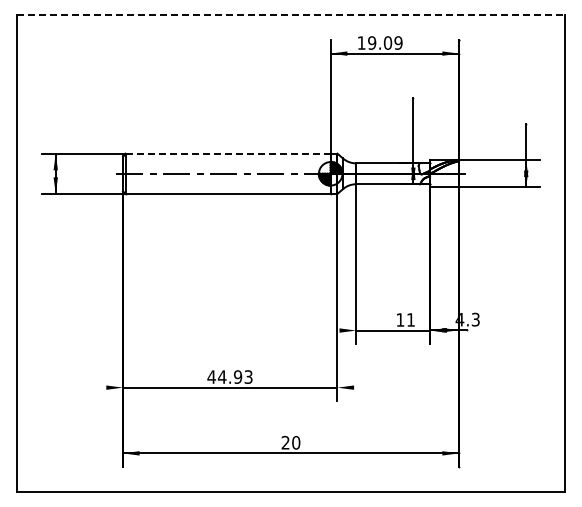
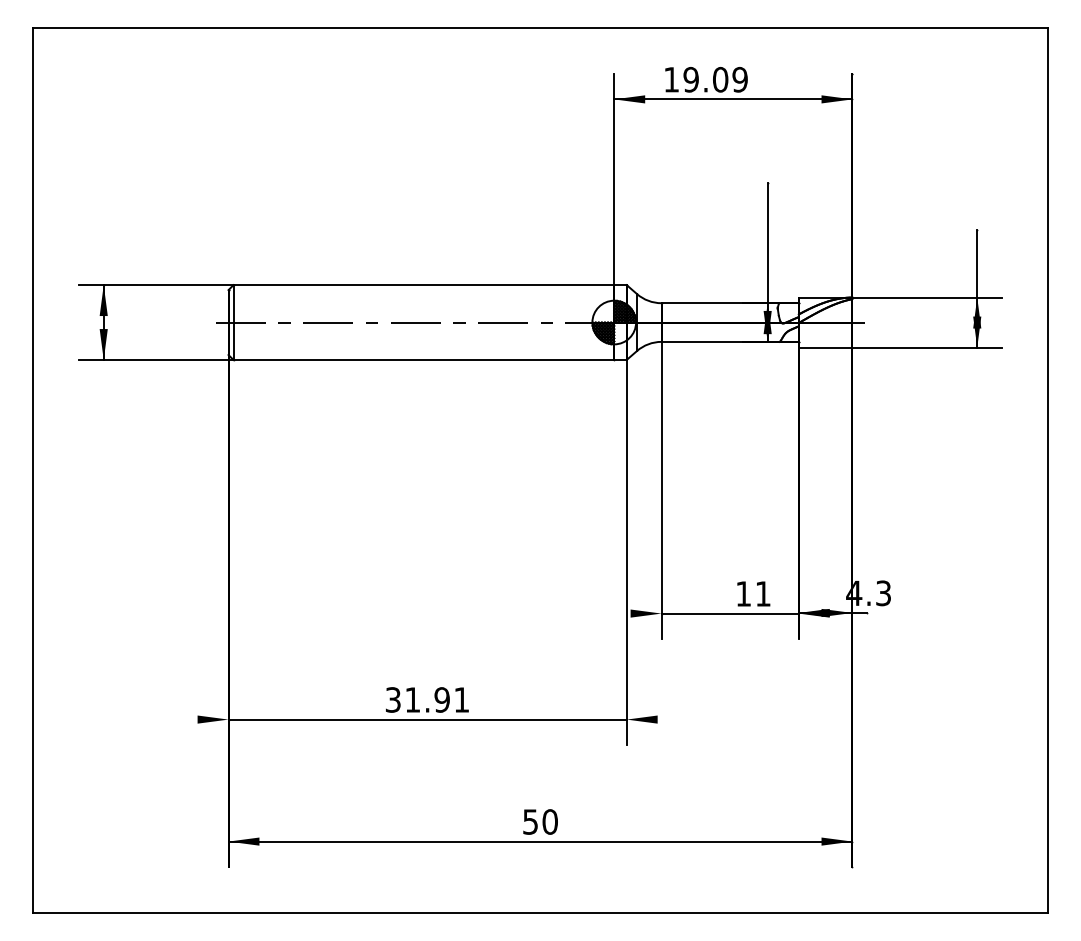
line: (291, 15) -> (541, 28), dashed -> solid
line: (228, 153) -> (424, 284), dashed -> solid
text: (229, 376) -> (426, 698), 44.93 -> 31.91
text: (285, 442) -> (530, 821), 20 -> 50

